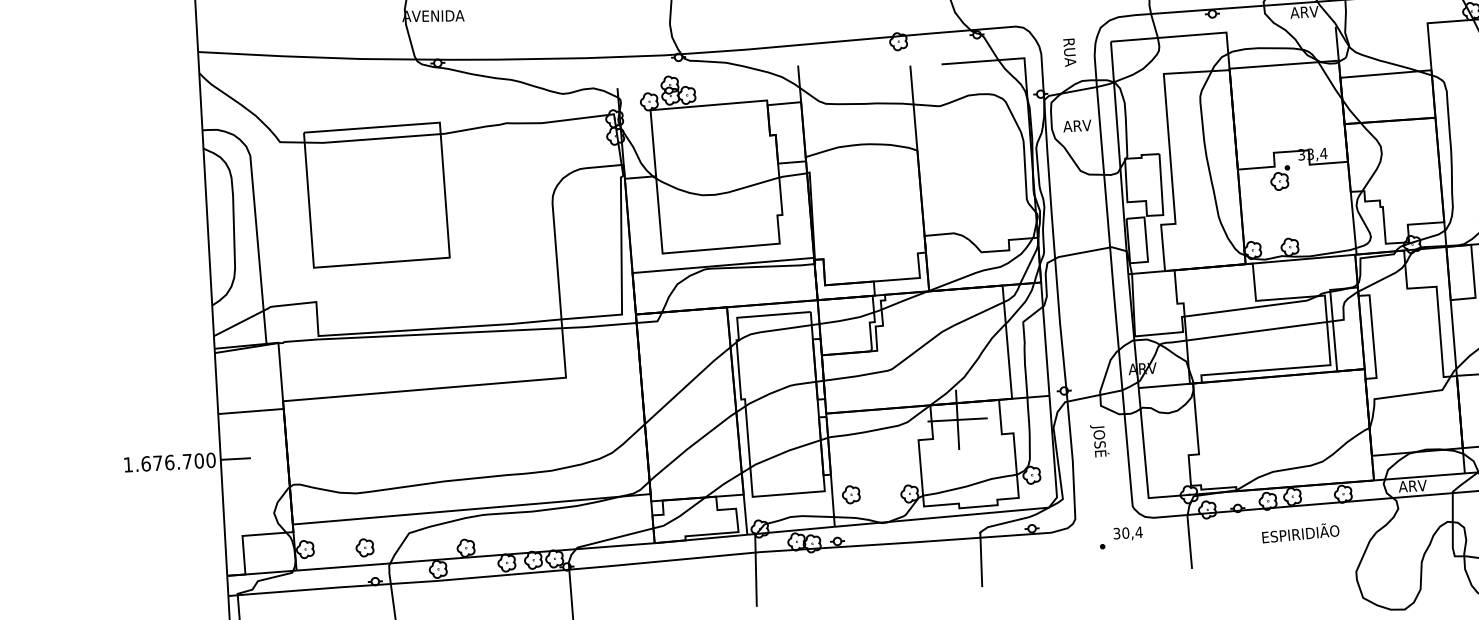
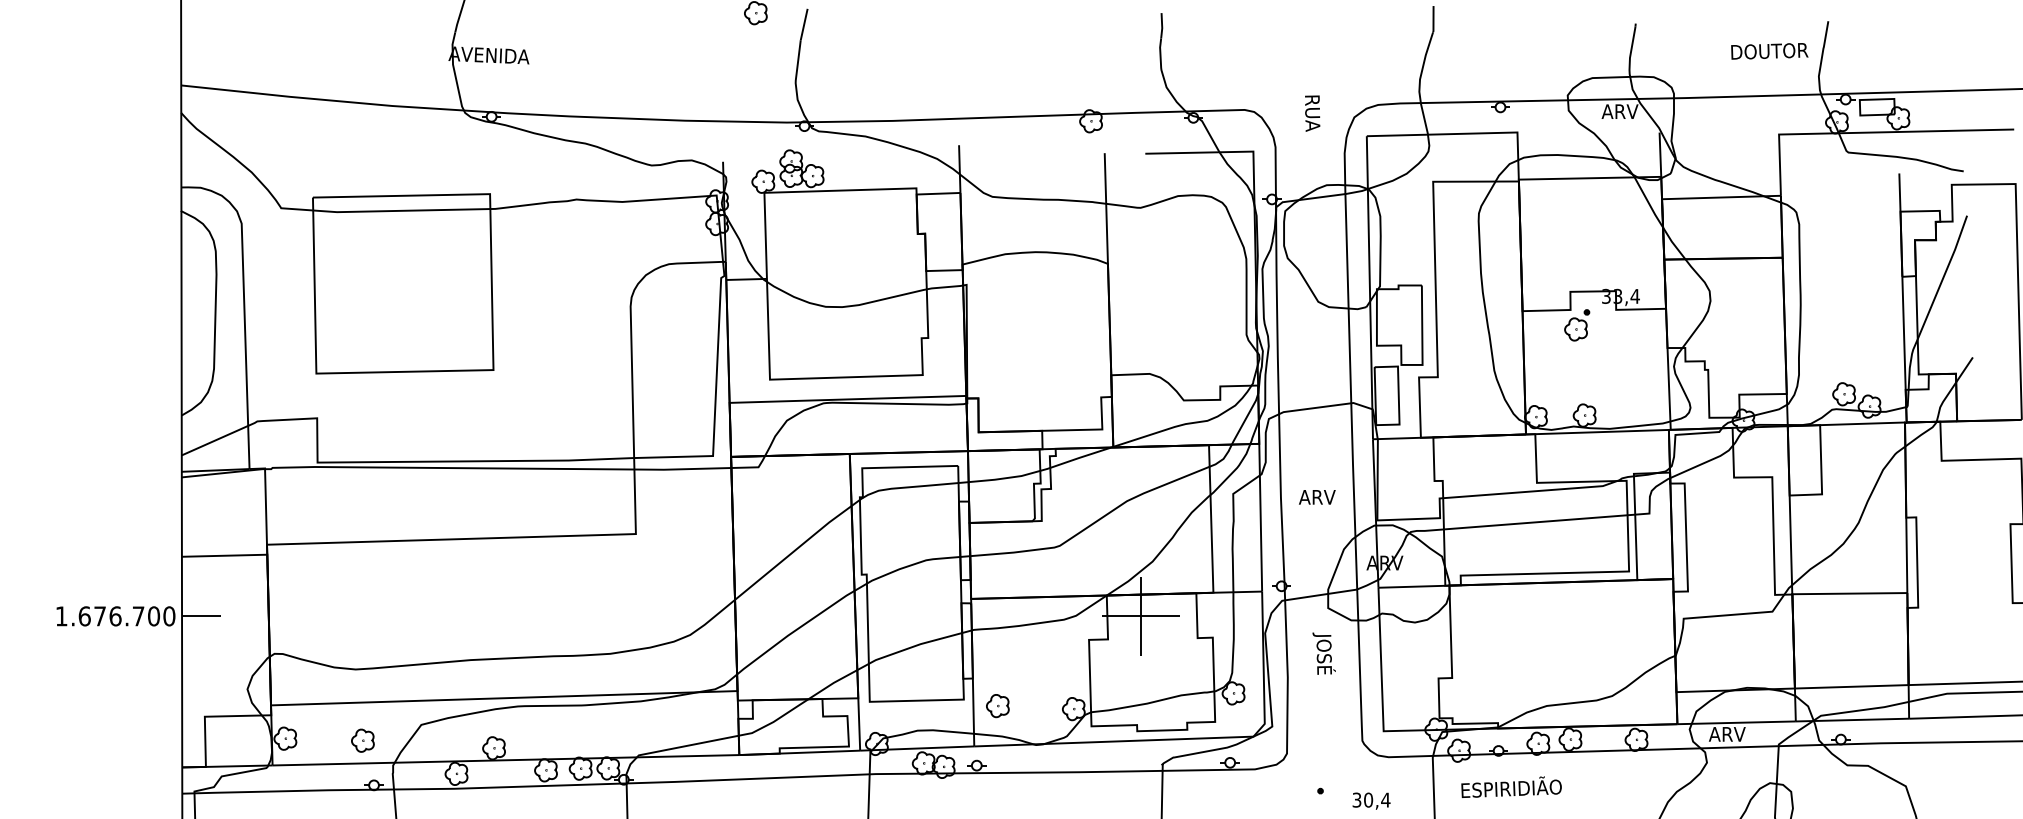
text: (1069, 52) -> (1312, 113), moved
text: (1077, 126) -> (1317, 497), moved
text: (1300, 532) -> (1511, 786), moved
text: (1128, 533) -> (1371, 800), moved

